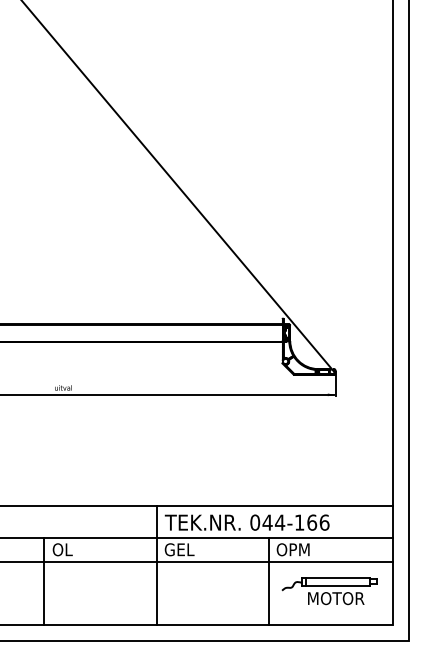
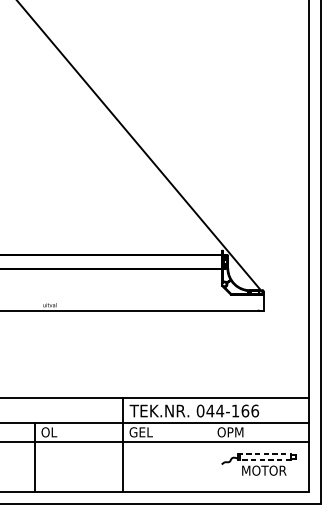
line: (336, 577) -> (264, 454), solid -> dashed
line: (269, 581) -> (211, 457), removed
line: (336, 585) -> (264, 460), solid -> dashed

